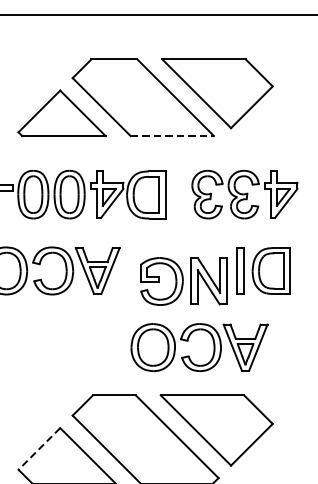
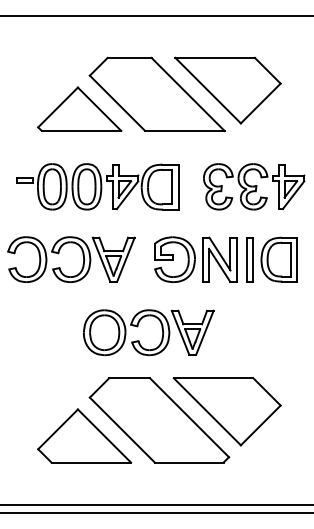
line: (171, 135) -> (184, 130), dashed -> solid
part: (183, 281) -> (195, 259), moved
part: (188, 341) -> (138, 326), moved
line: (38, 449) -> (57, 429), dashed -> solid

